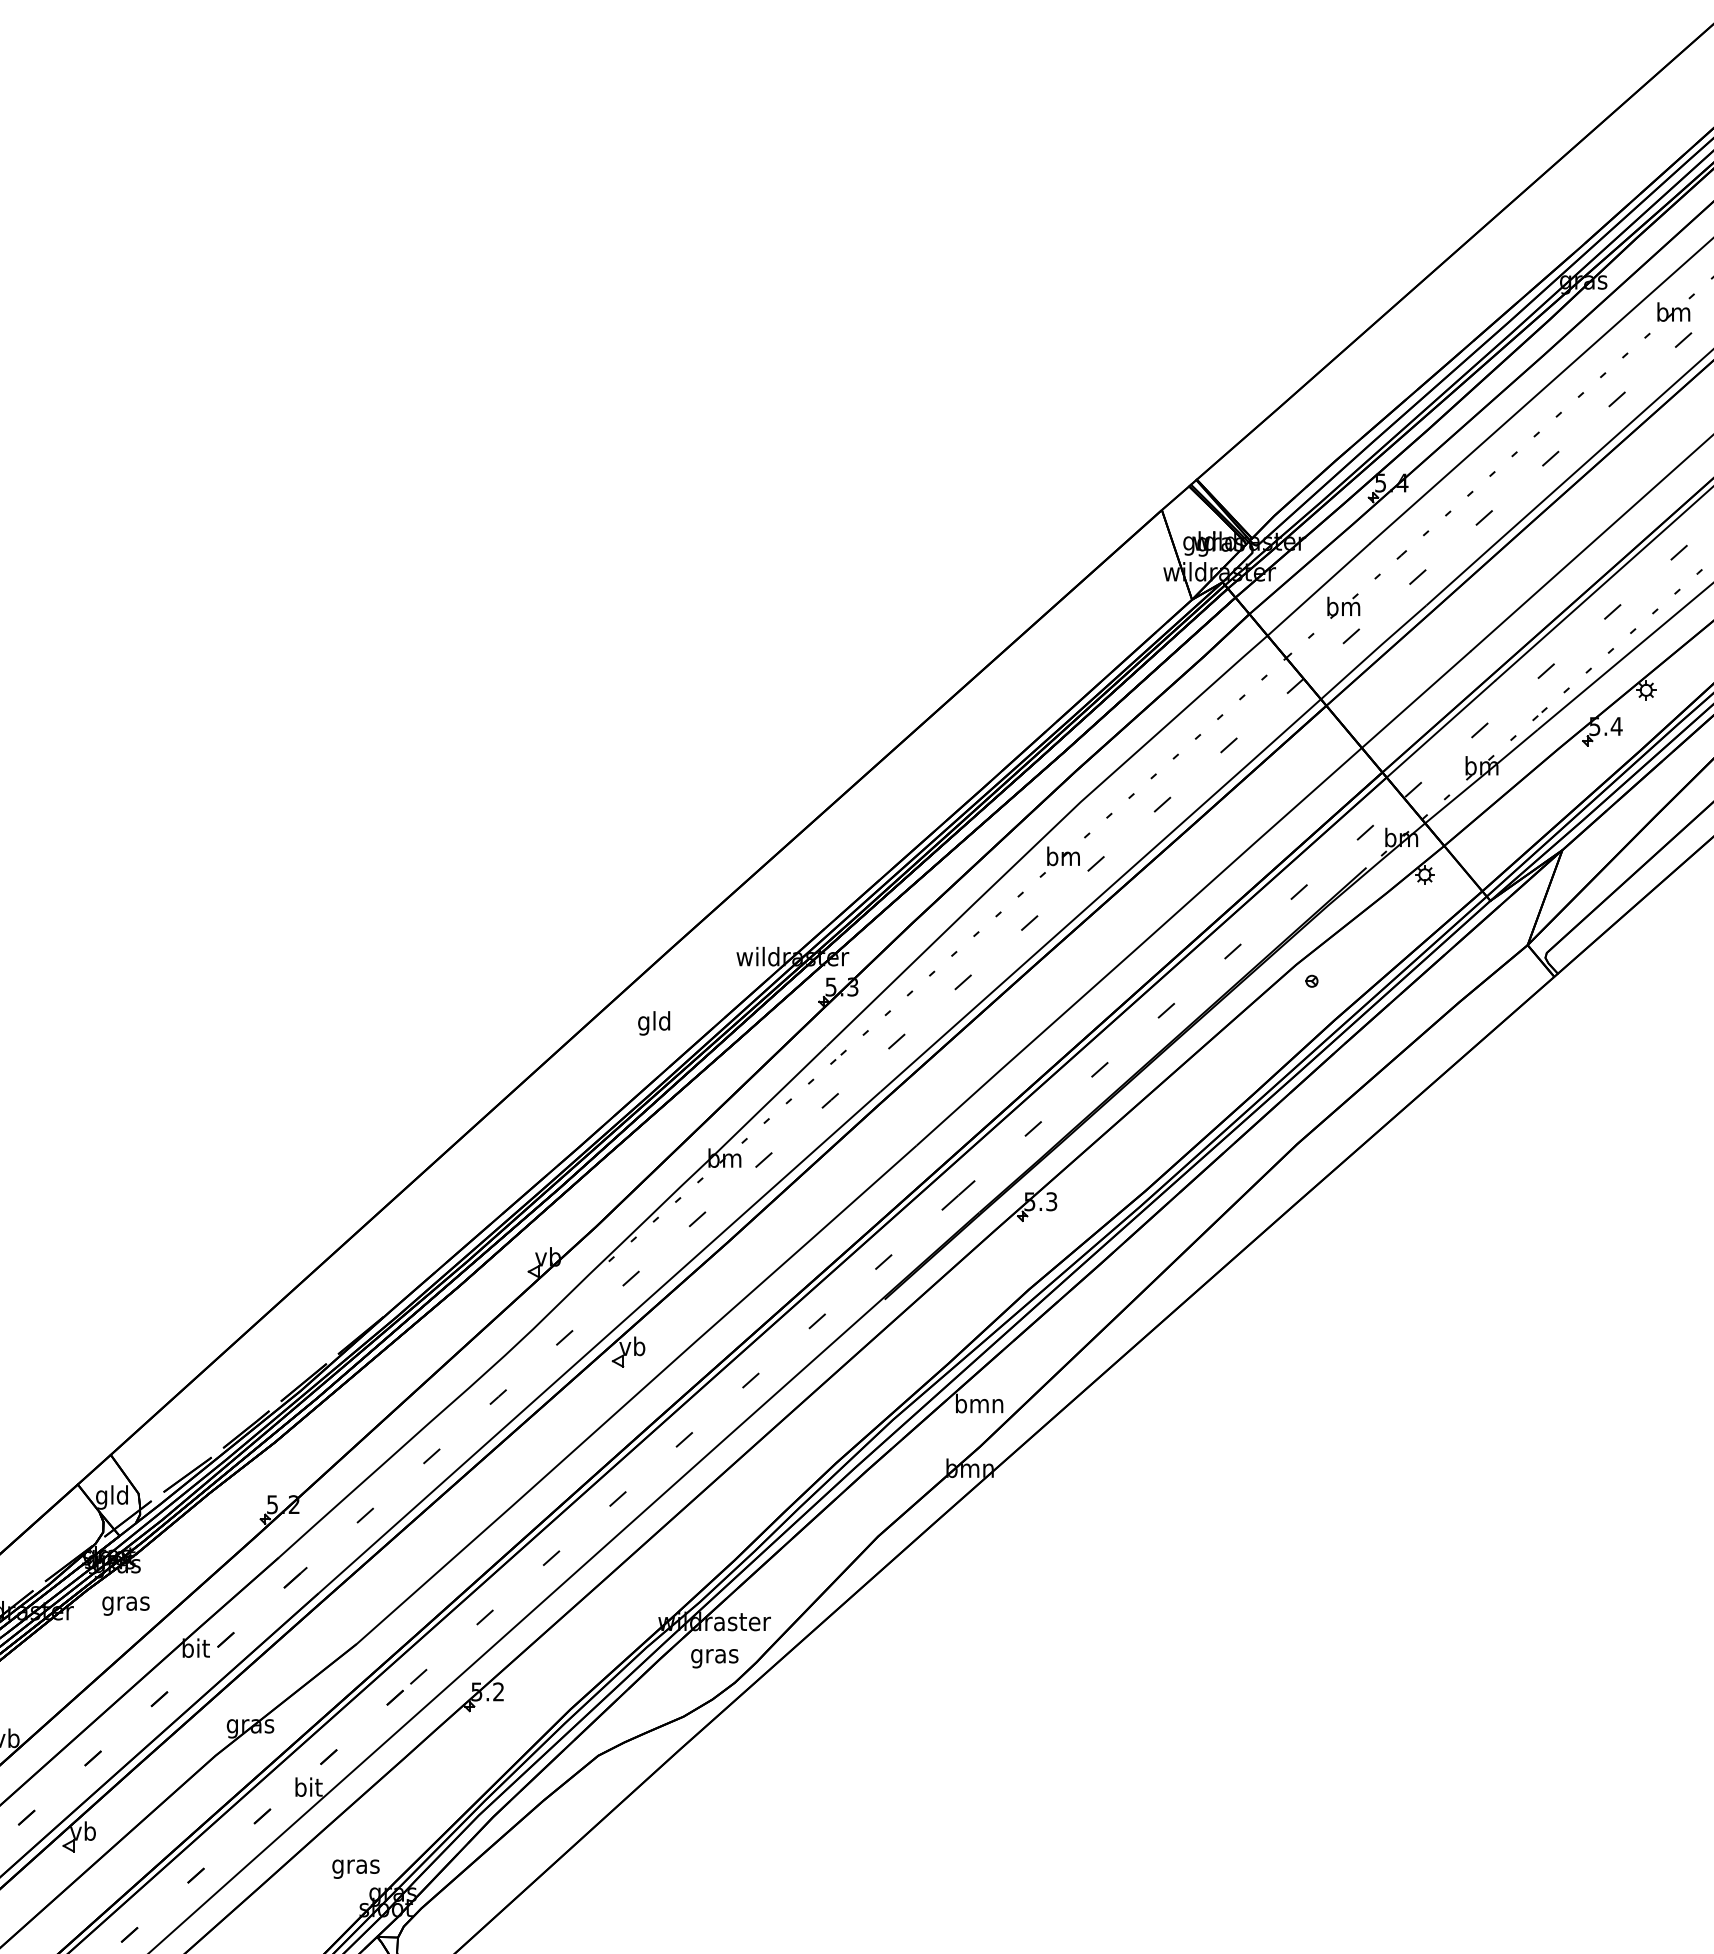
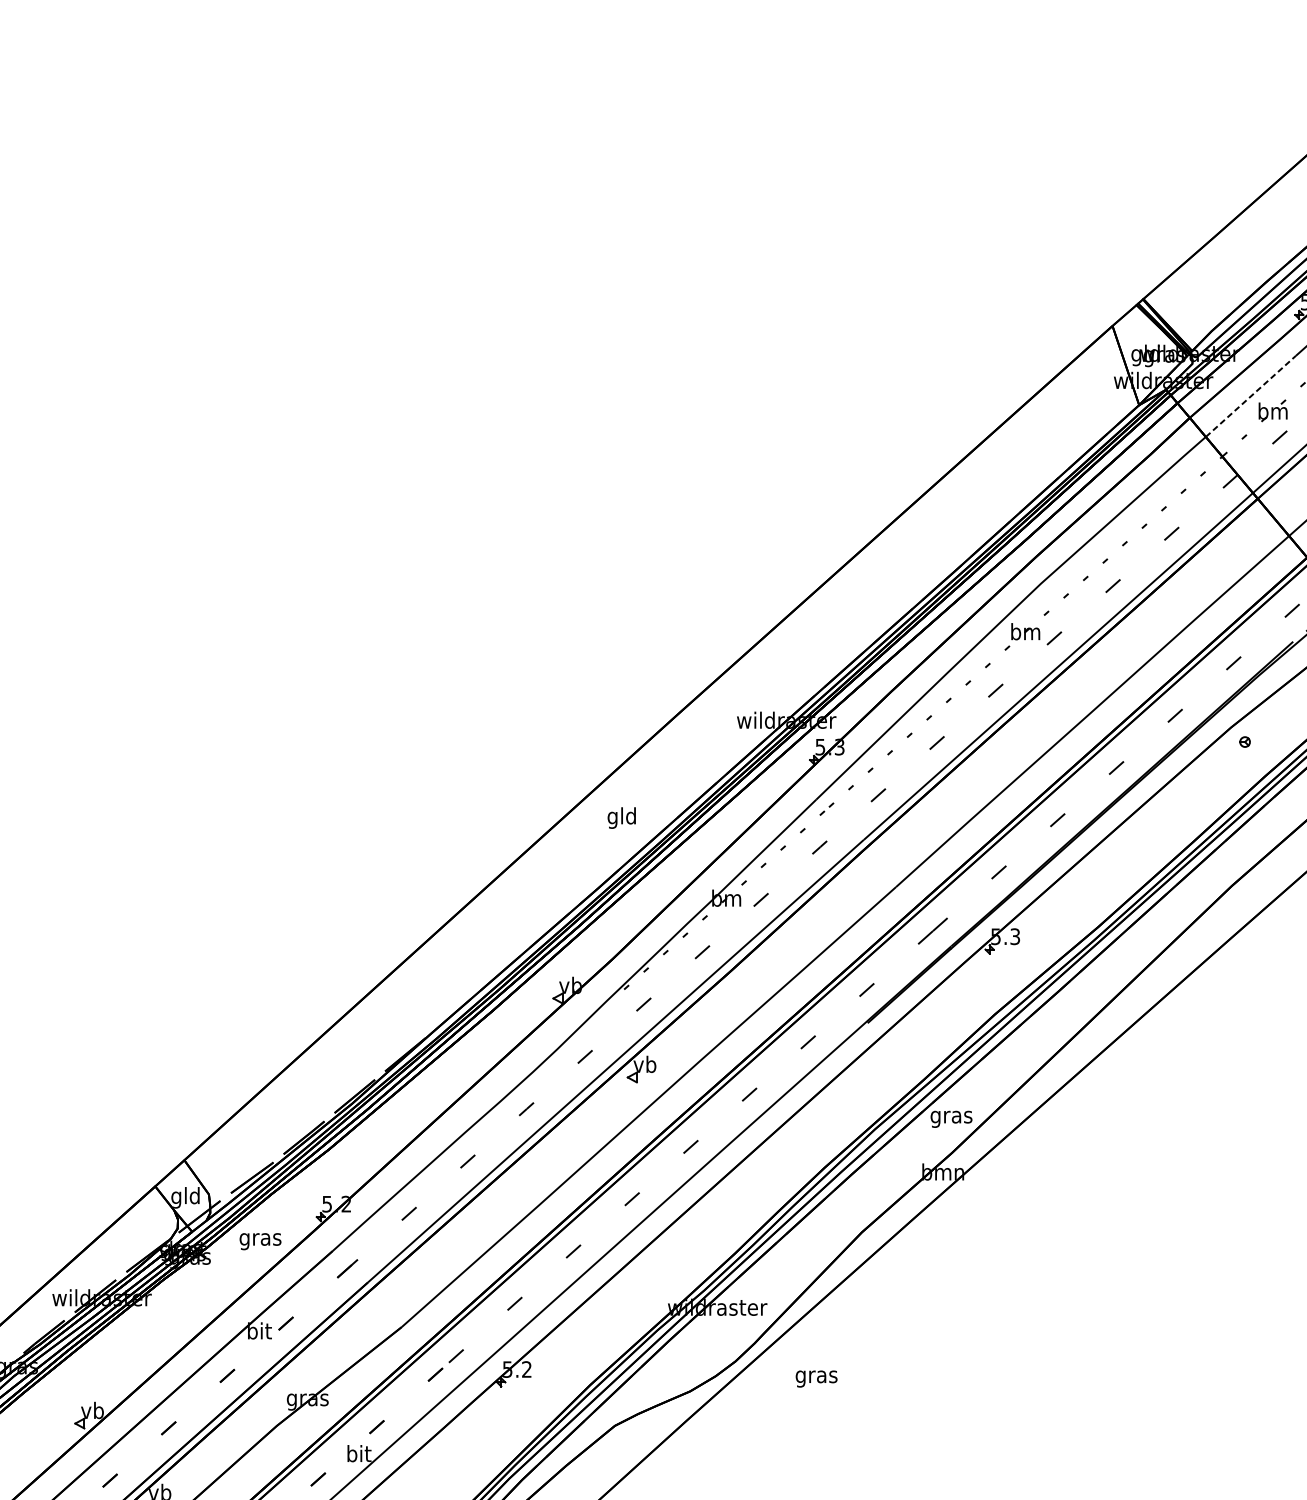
line: (1318, 589) -> (1250, 396), solid -> dashed
text: (654, 1023) -> (622, 818), moved
text: (979, 1405) -> (951, 1116), bmn -> gras
text: (125, 1605) -> (260, 1241), moved
text: (714, 1658) -> (816, 1378), moved

